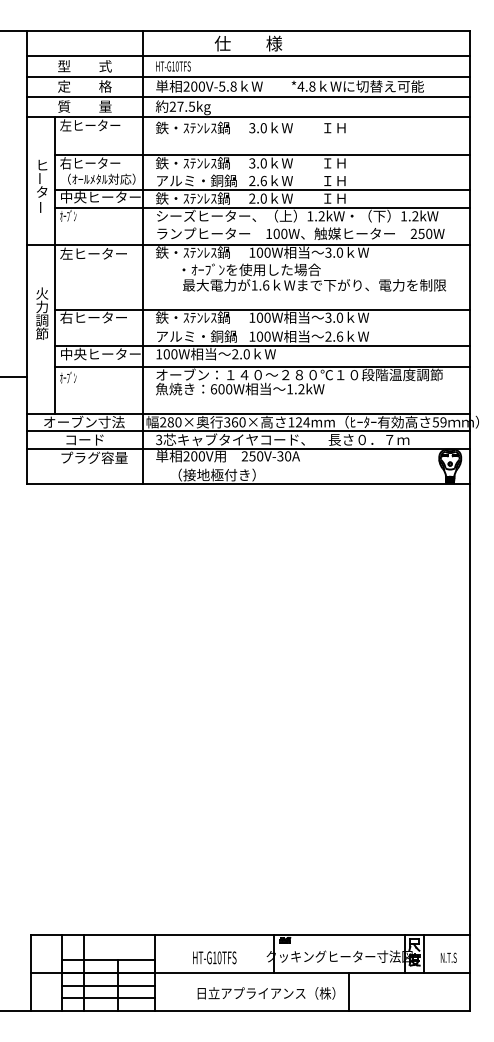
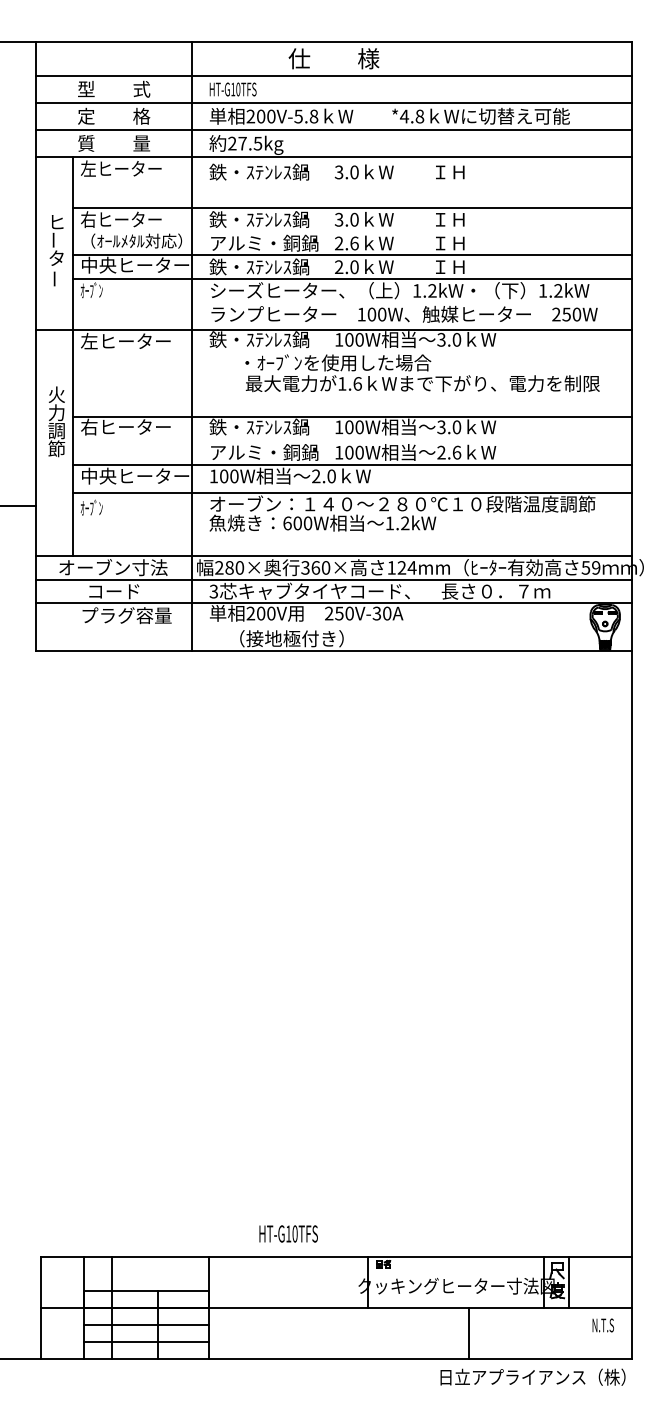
text: (214, 957) -> (288, 1233), moved
text: (448, 957) -> (602, 1324), moved
text: (266, 993) -> (532, 1377), moved

